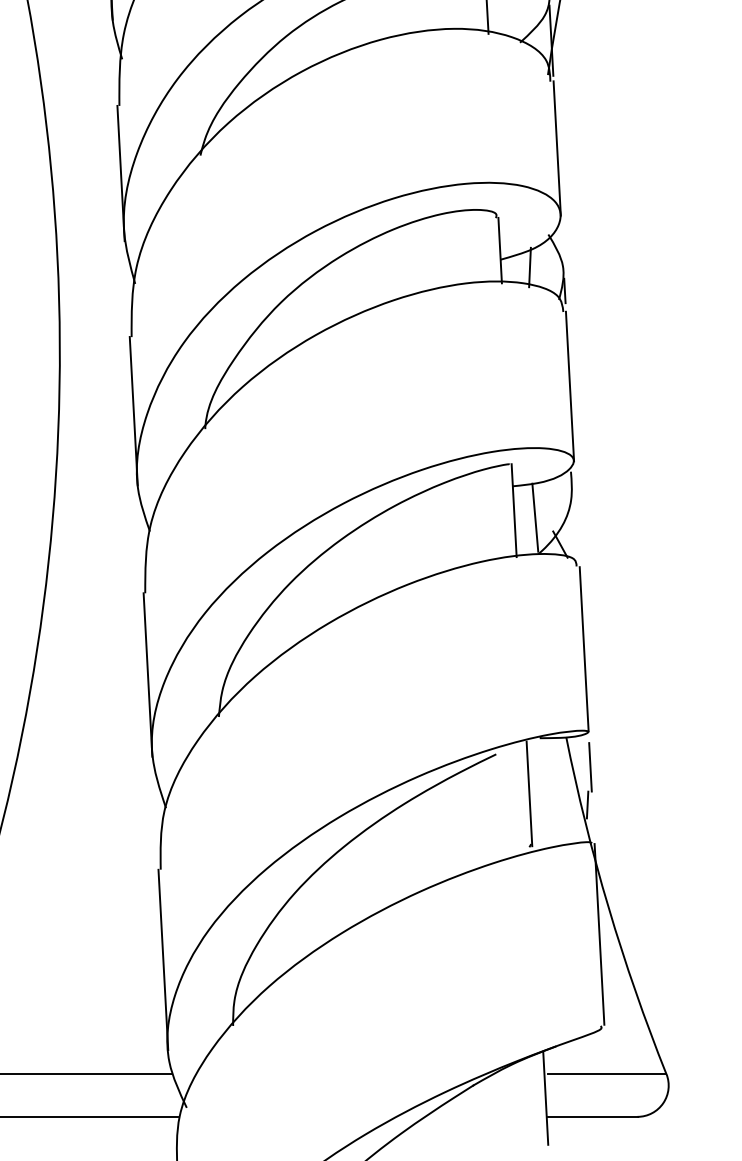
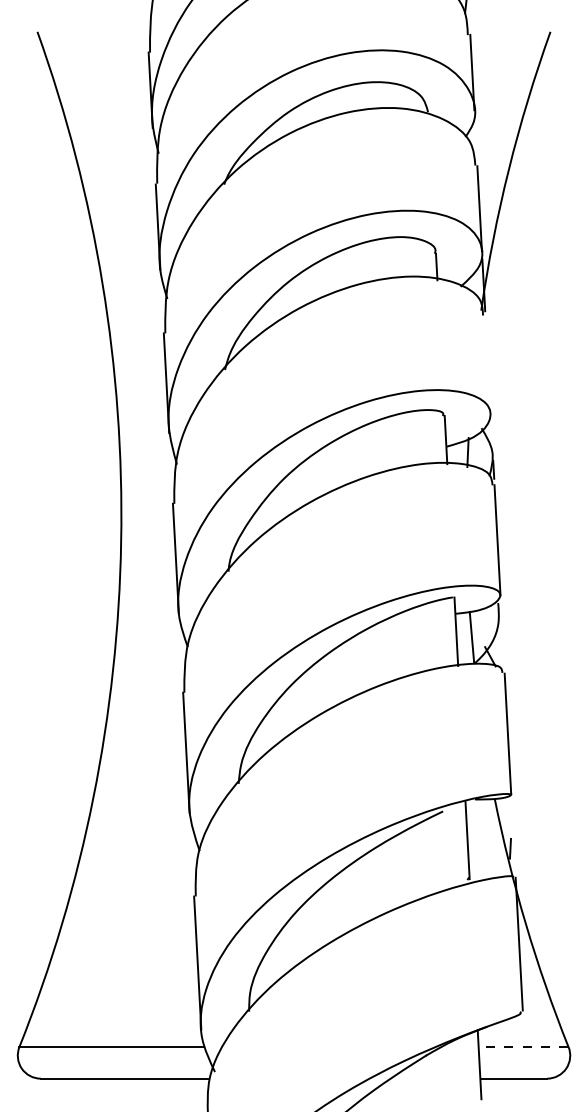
line: (556, 148) -> (487, 364), removed
line: (590, 766) -> (512, 820), removed
line: (606, 1074) -> (524, 1047), solid -> dashed

